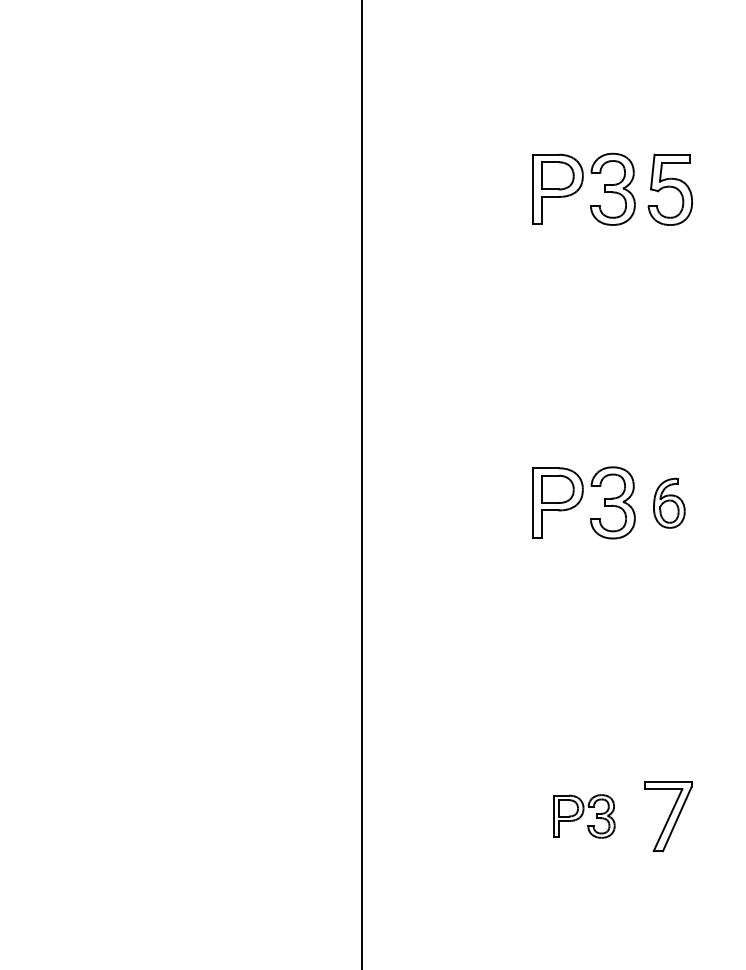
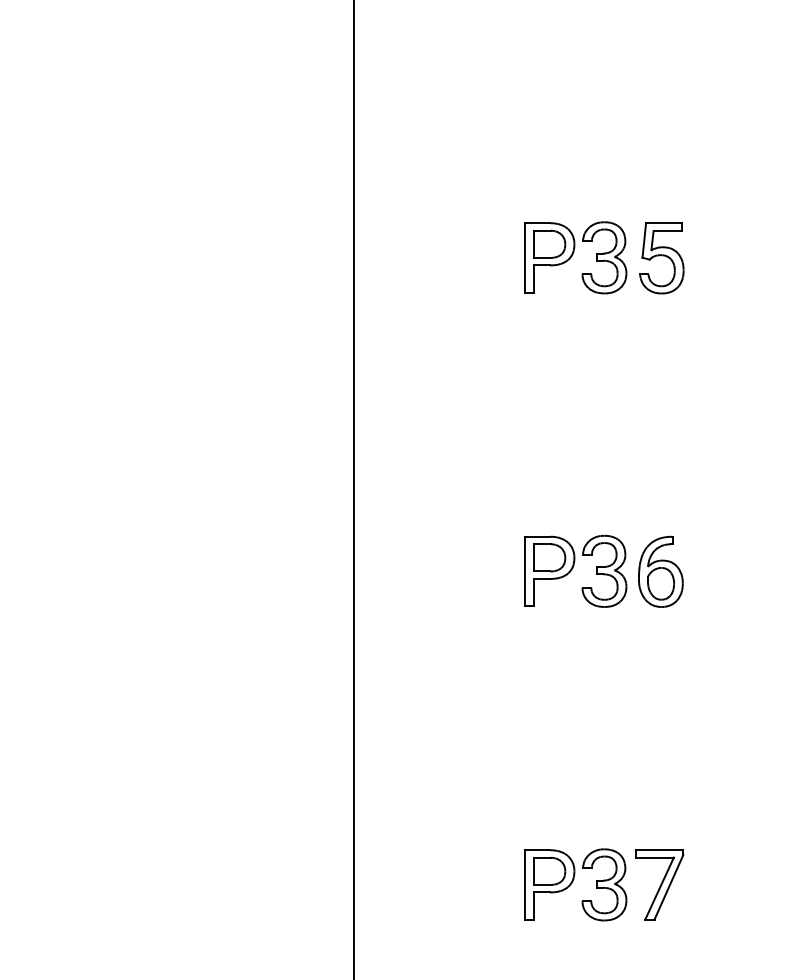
part: (668, 503) -> (660, 571), size x1.43
part: (583, 816) -> (575, 884), size x1.67

